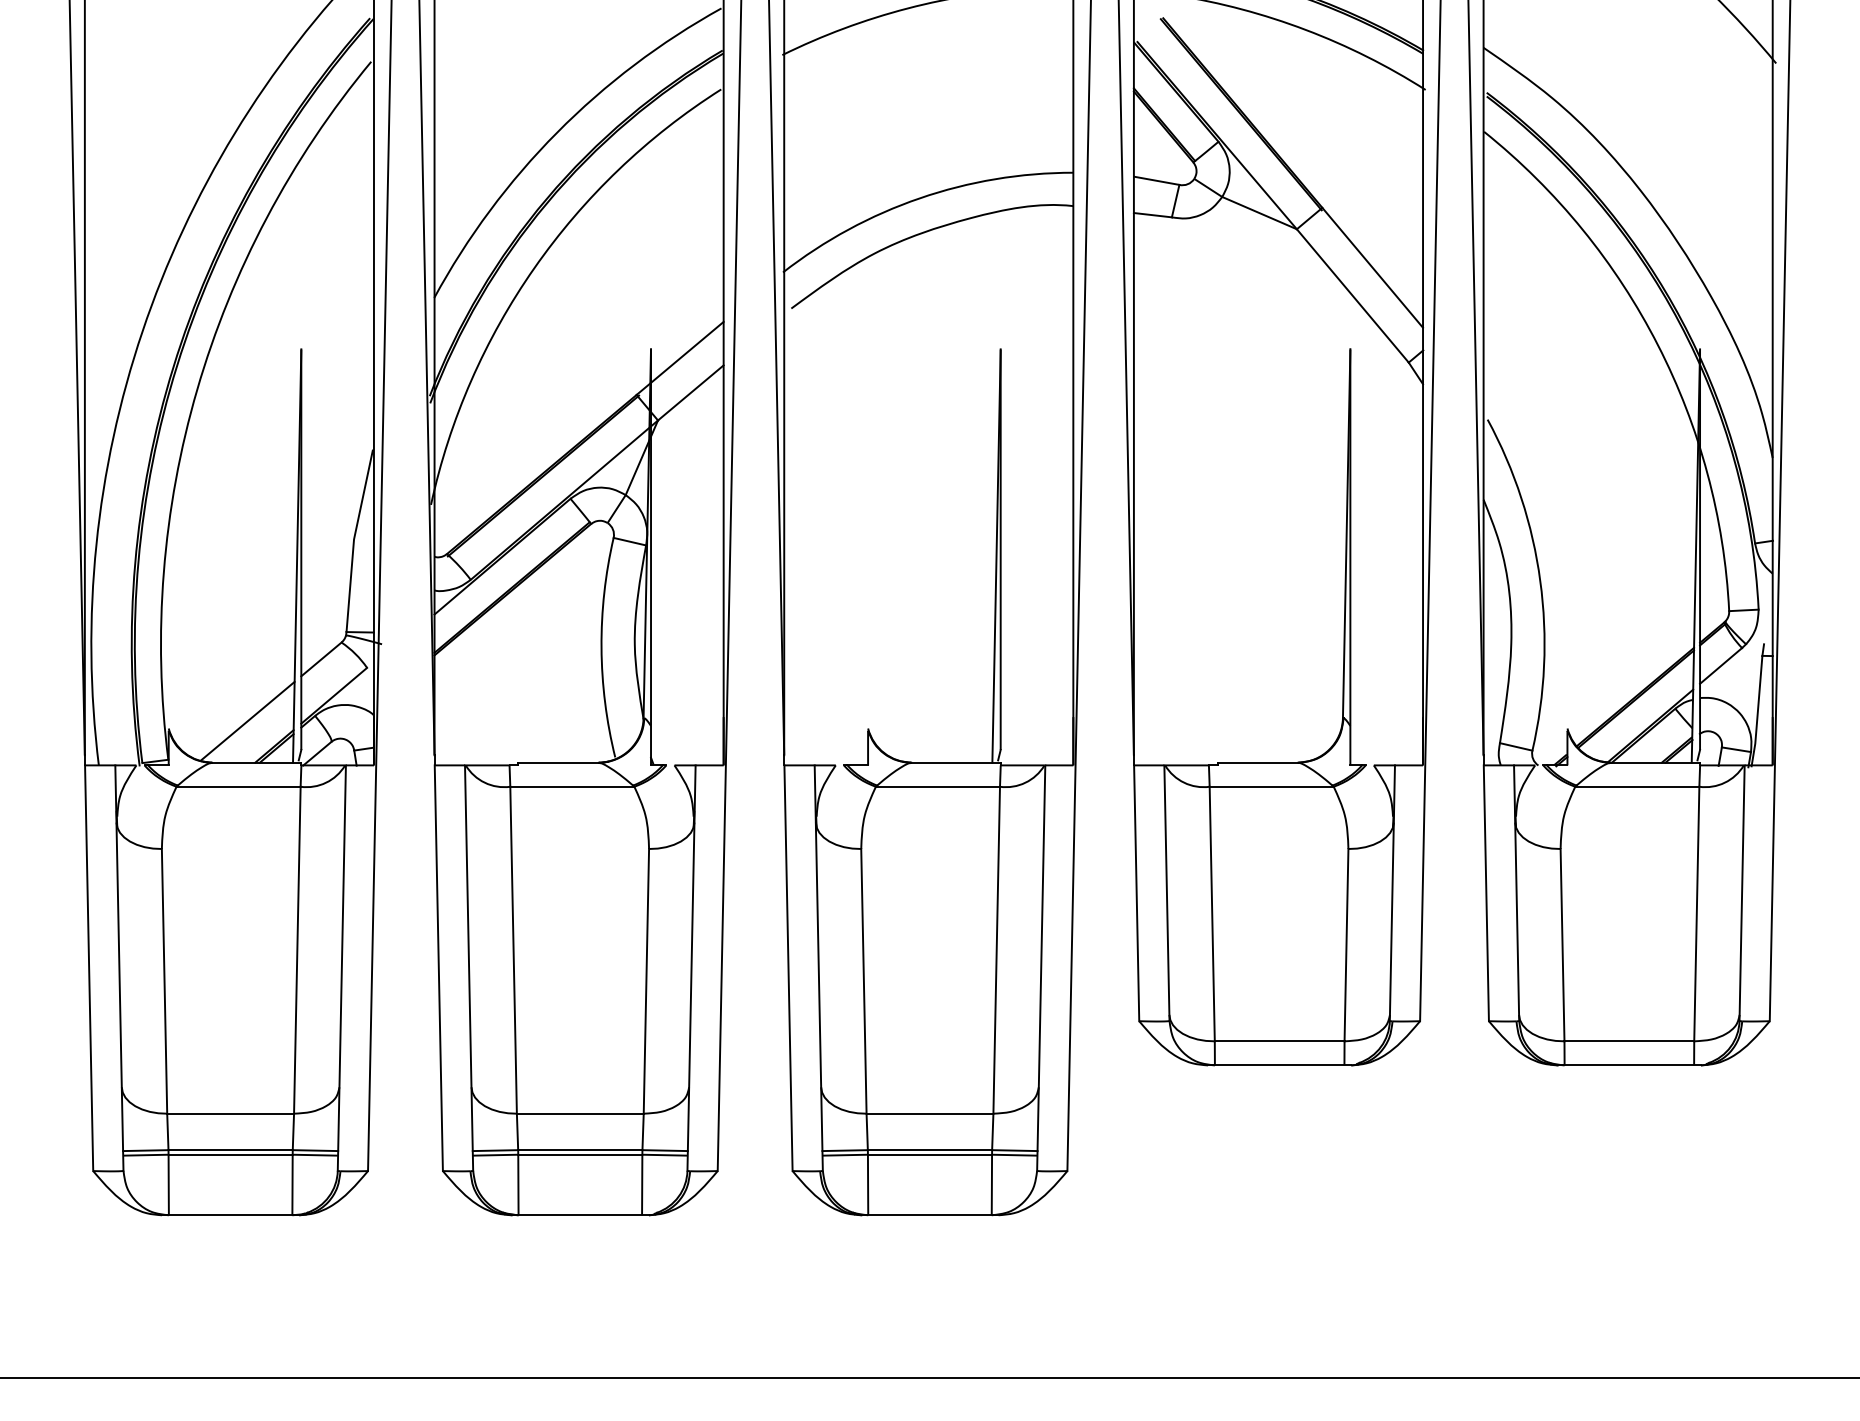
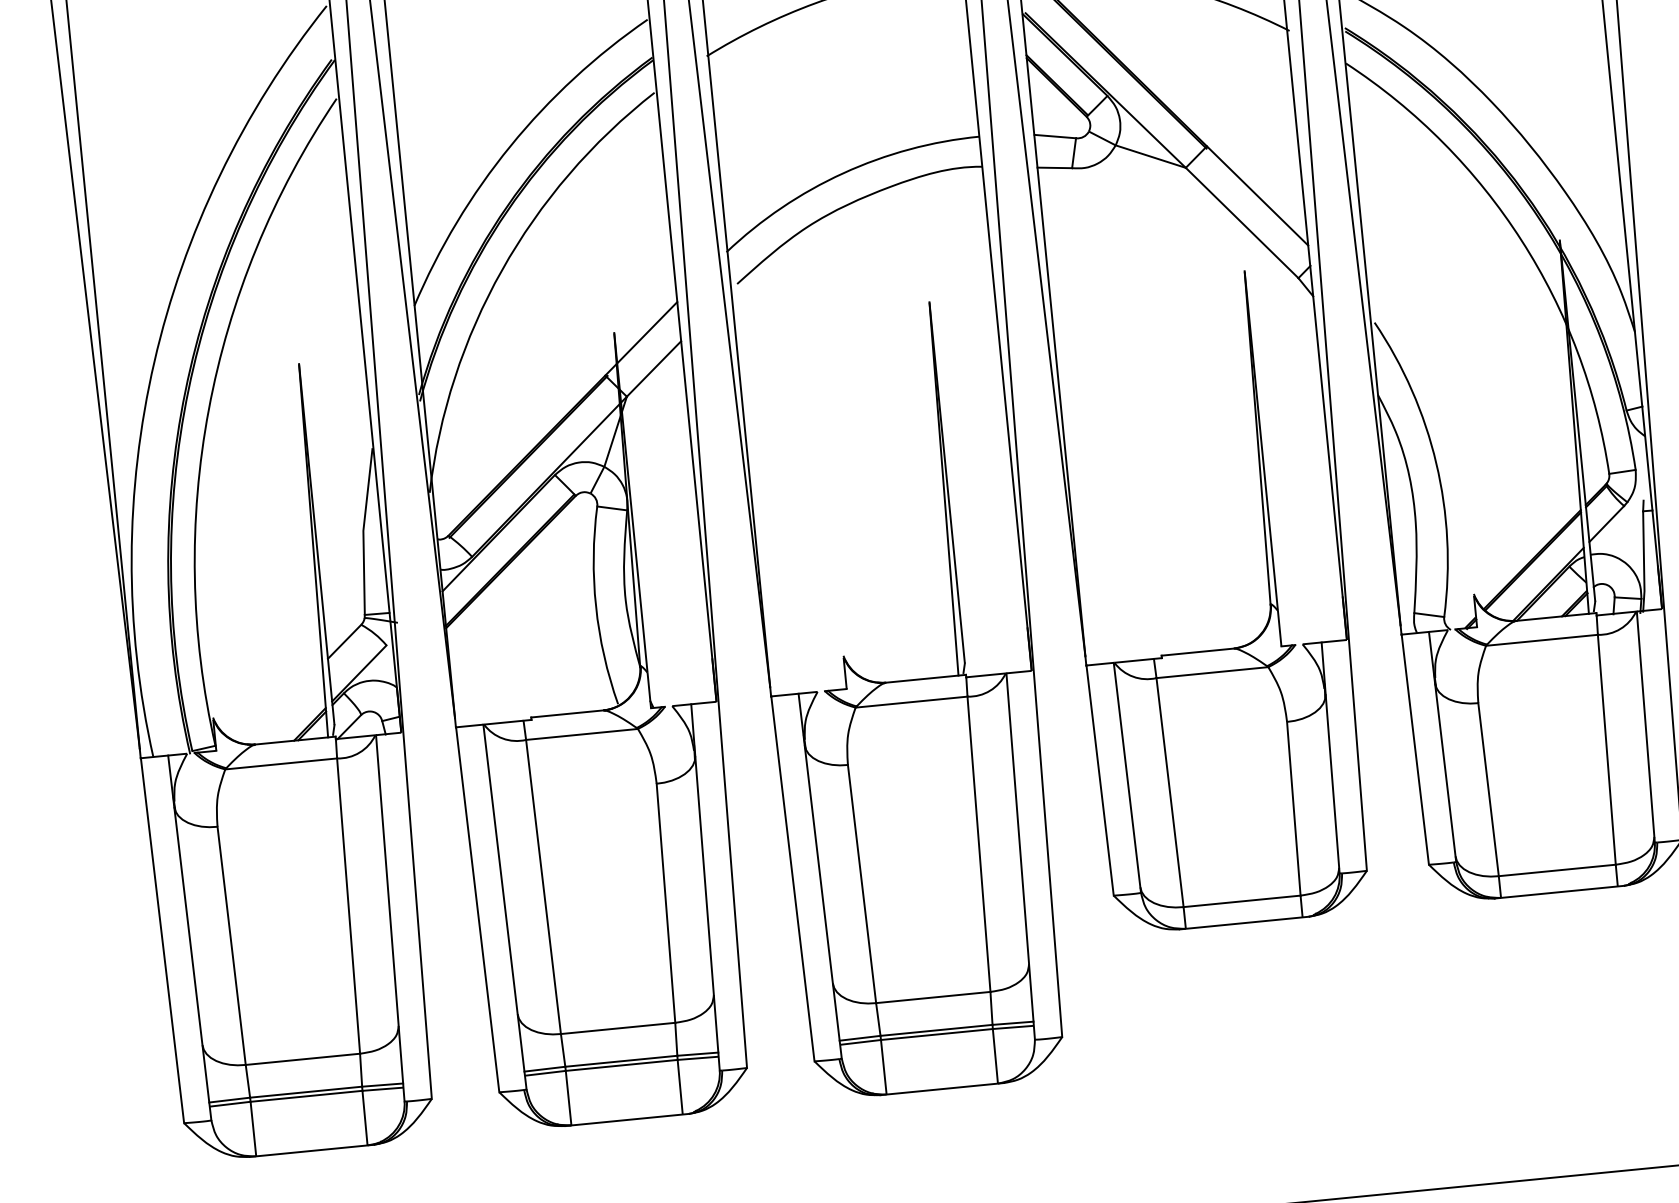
line: (247, 720) -> (283, 703), removed

